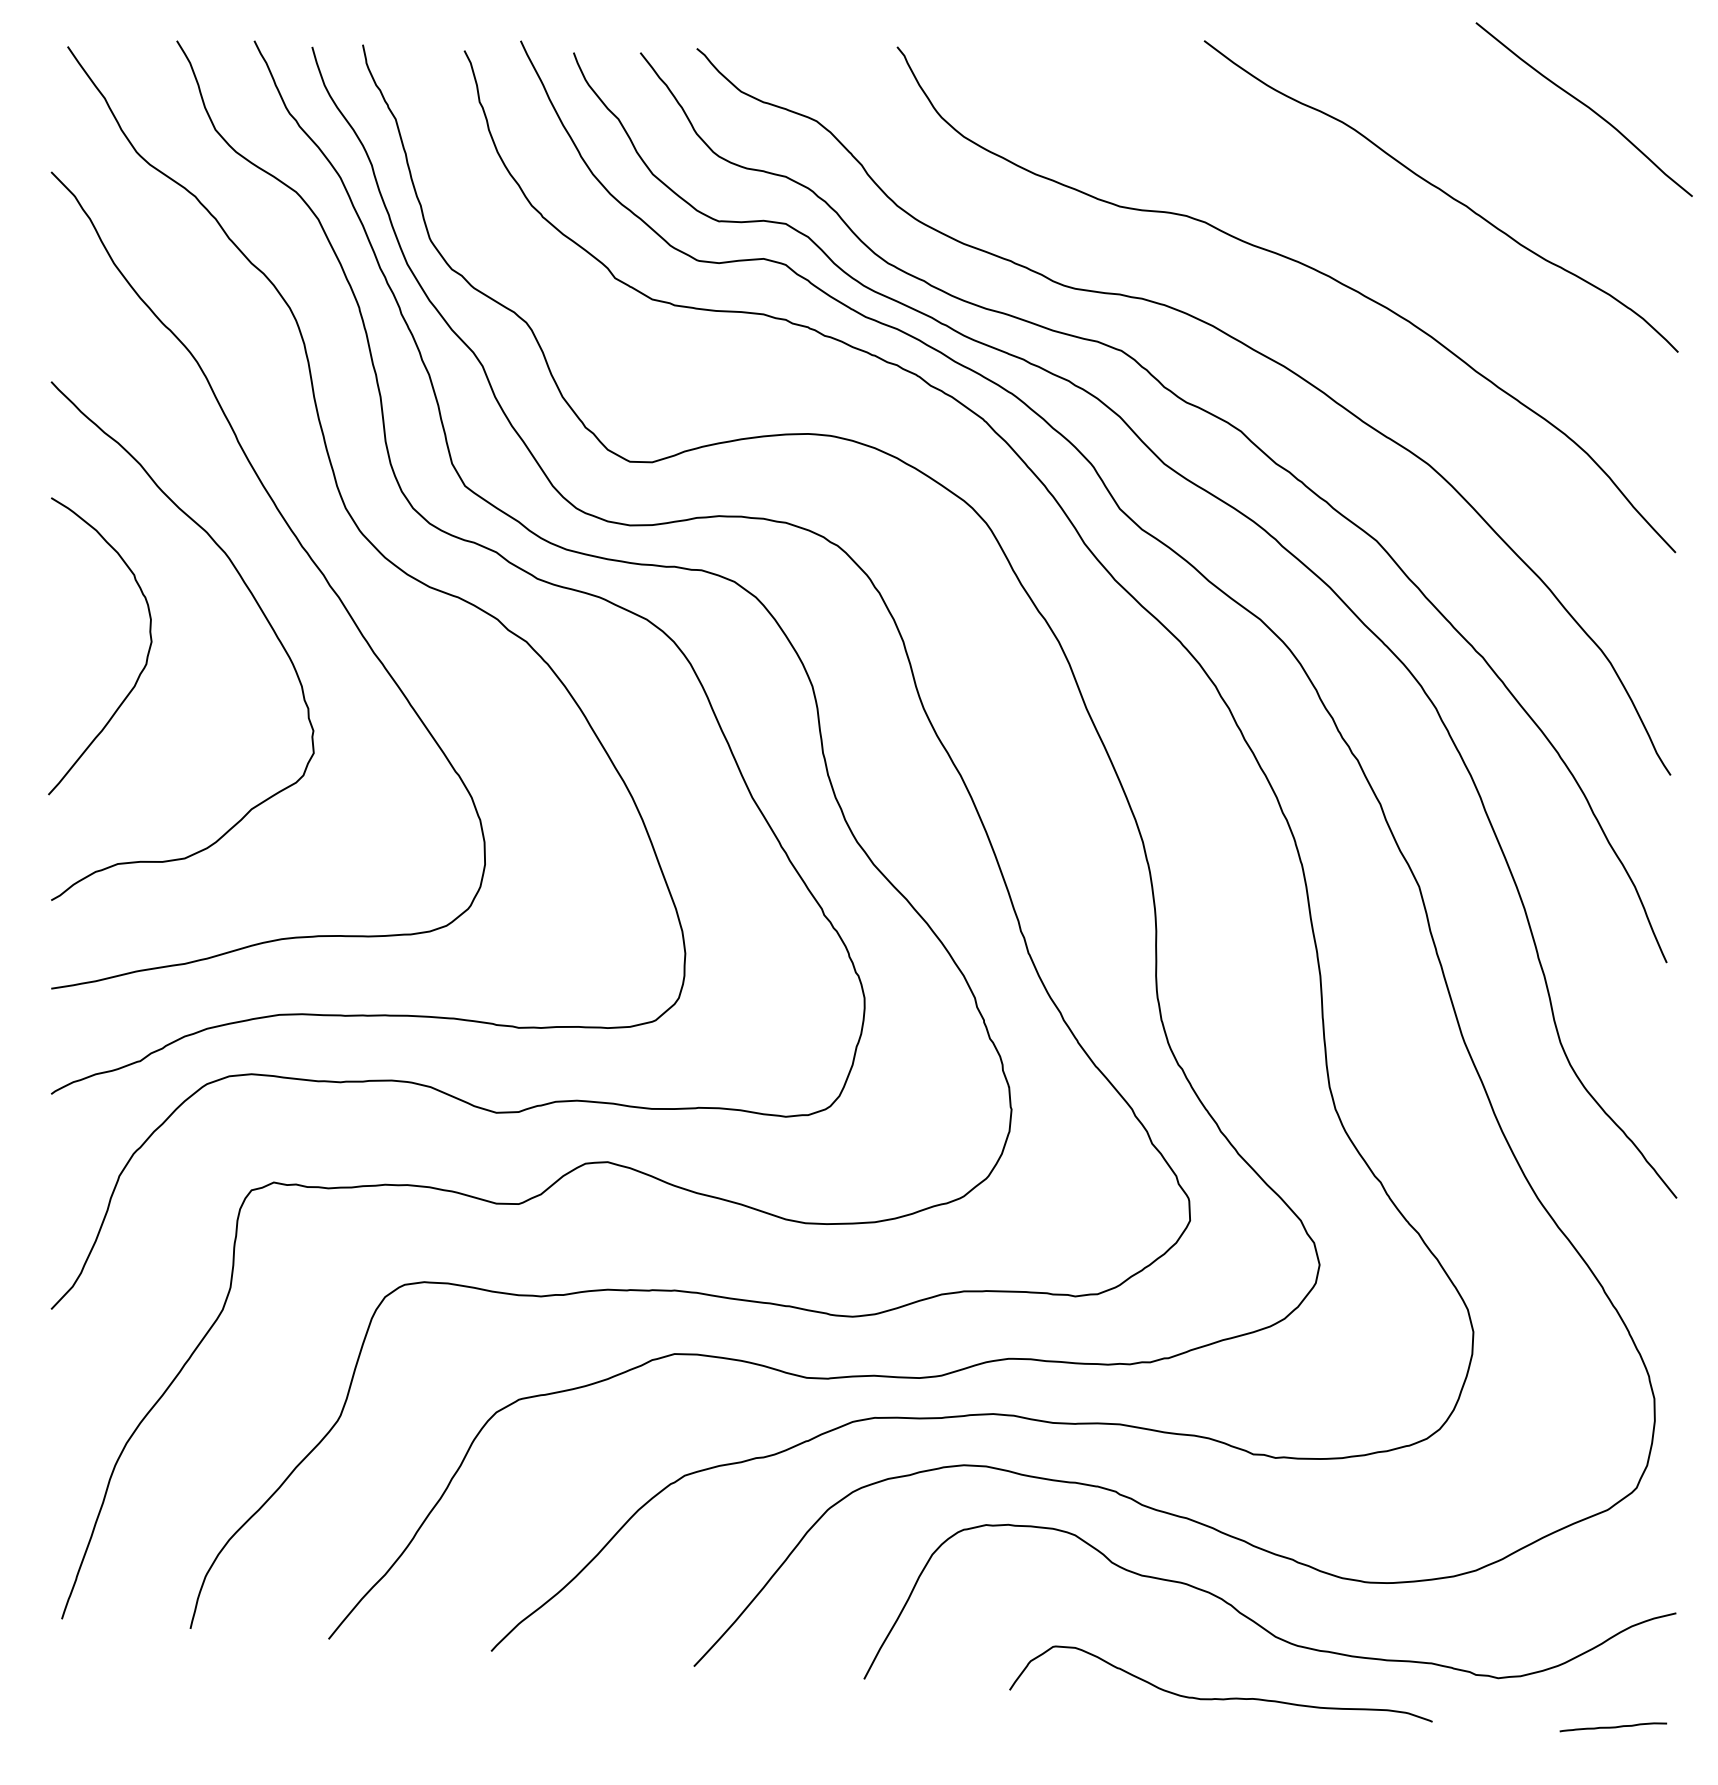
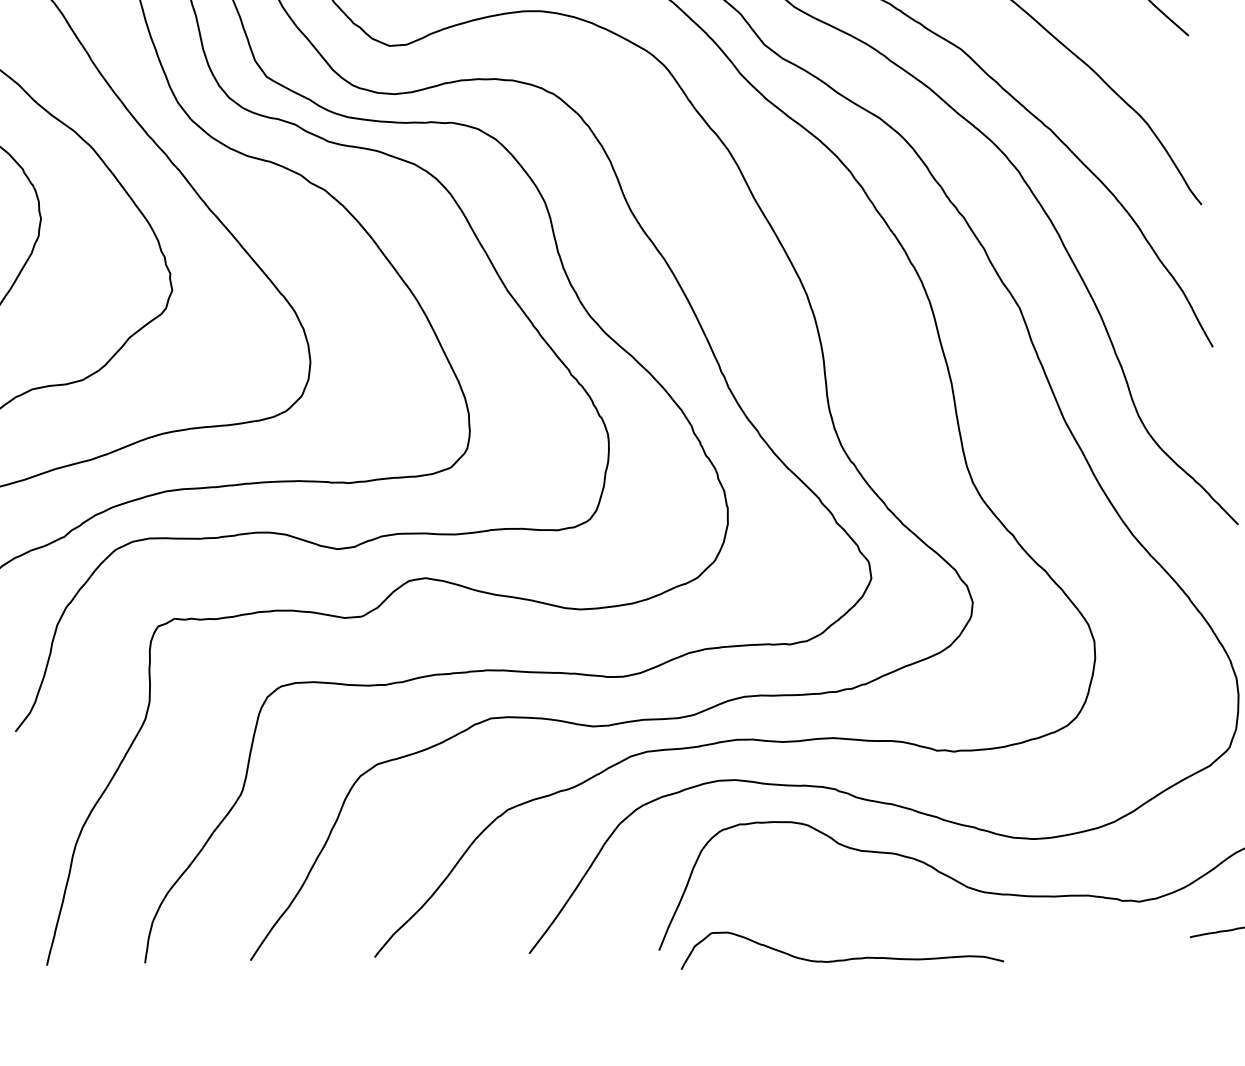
curve: (1220, 1698) -> (841, 959), moved

